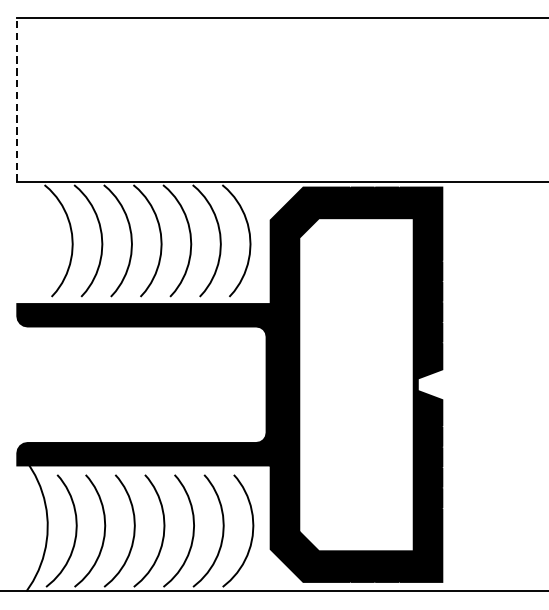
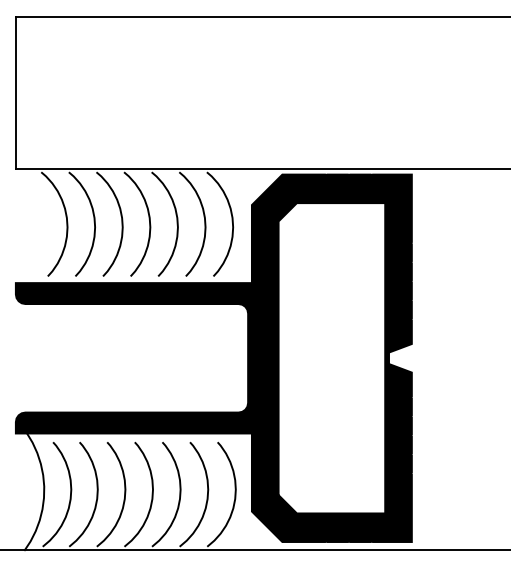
line: (16, 99) -> (15, 92), dashed -> solid

